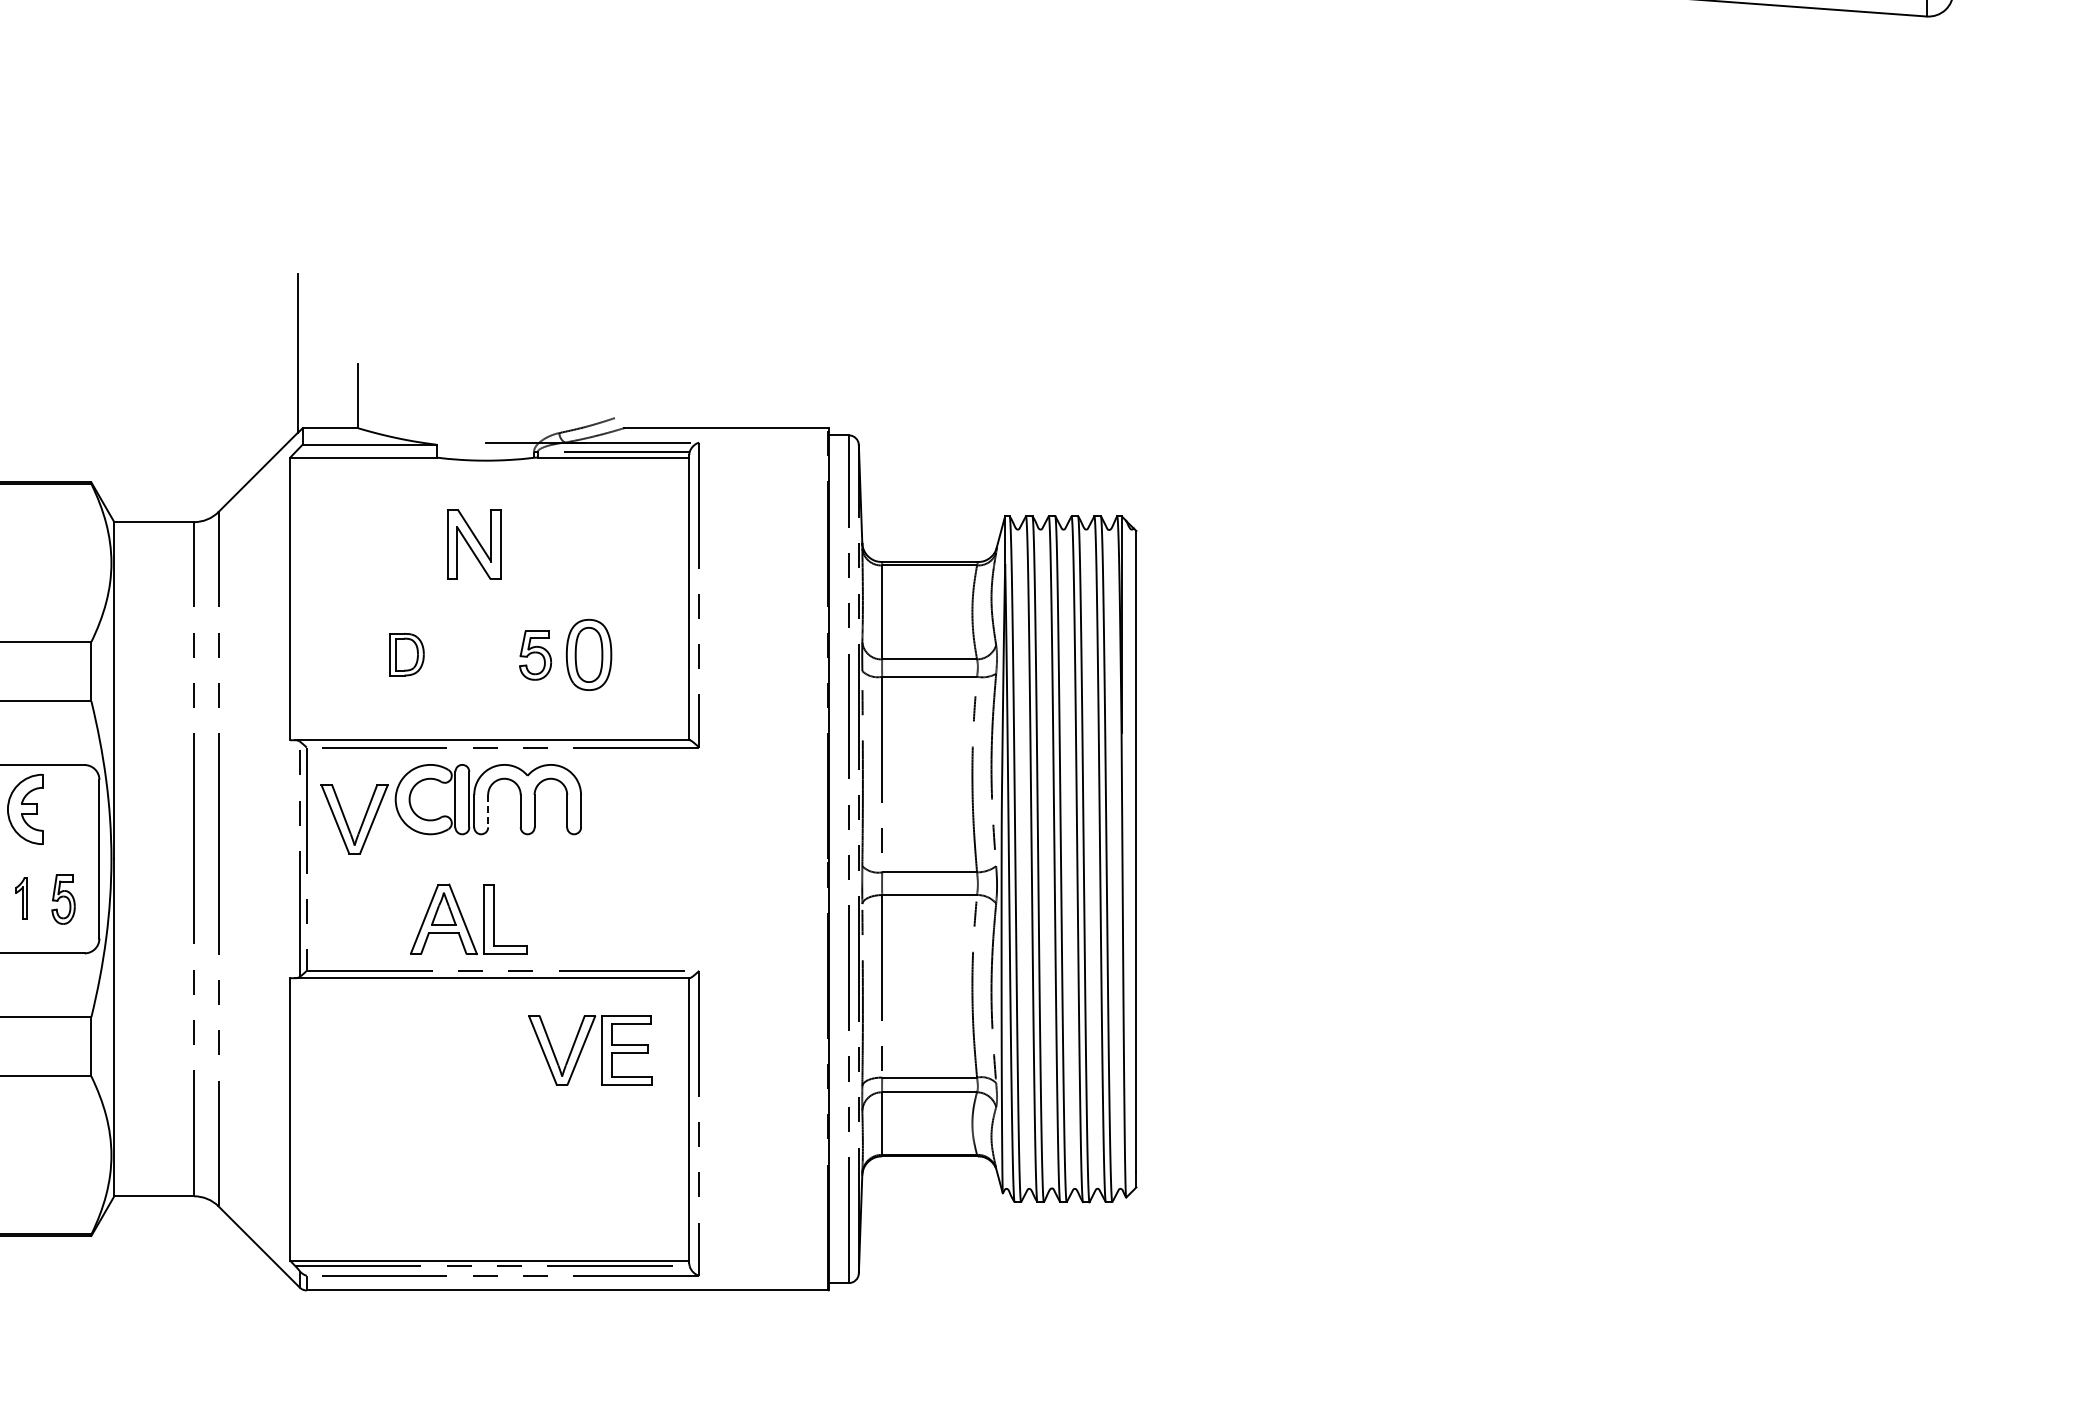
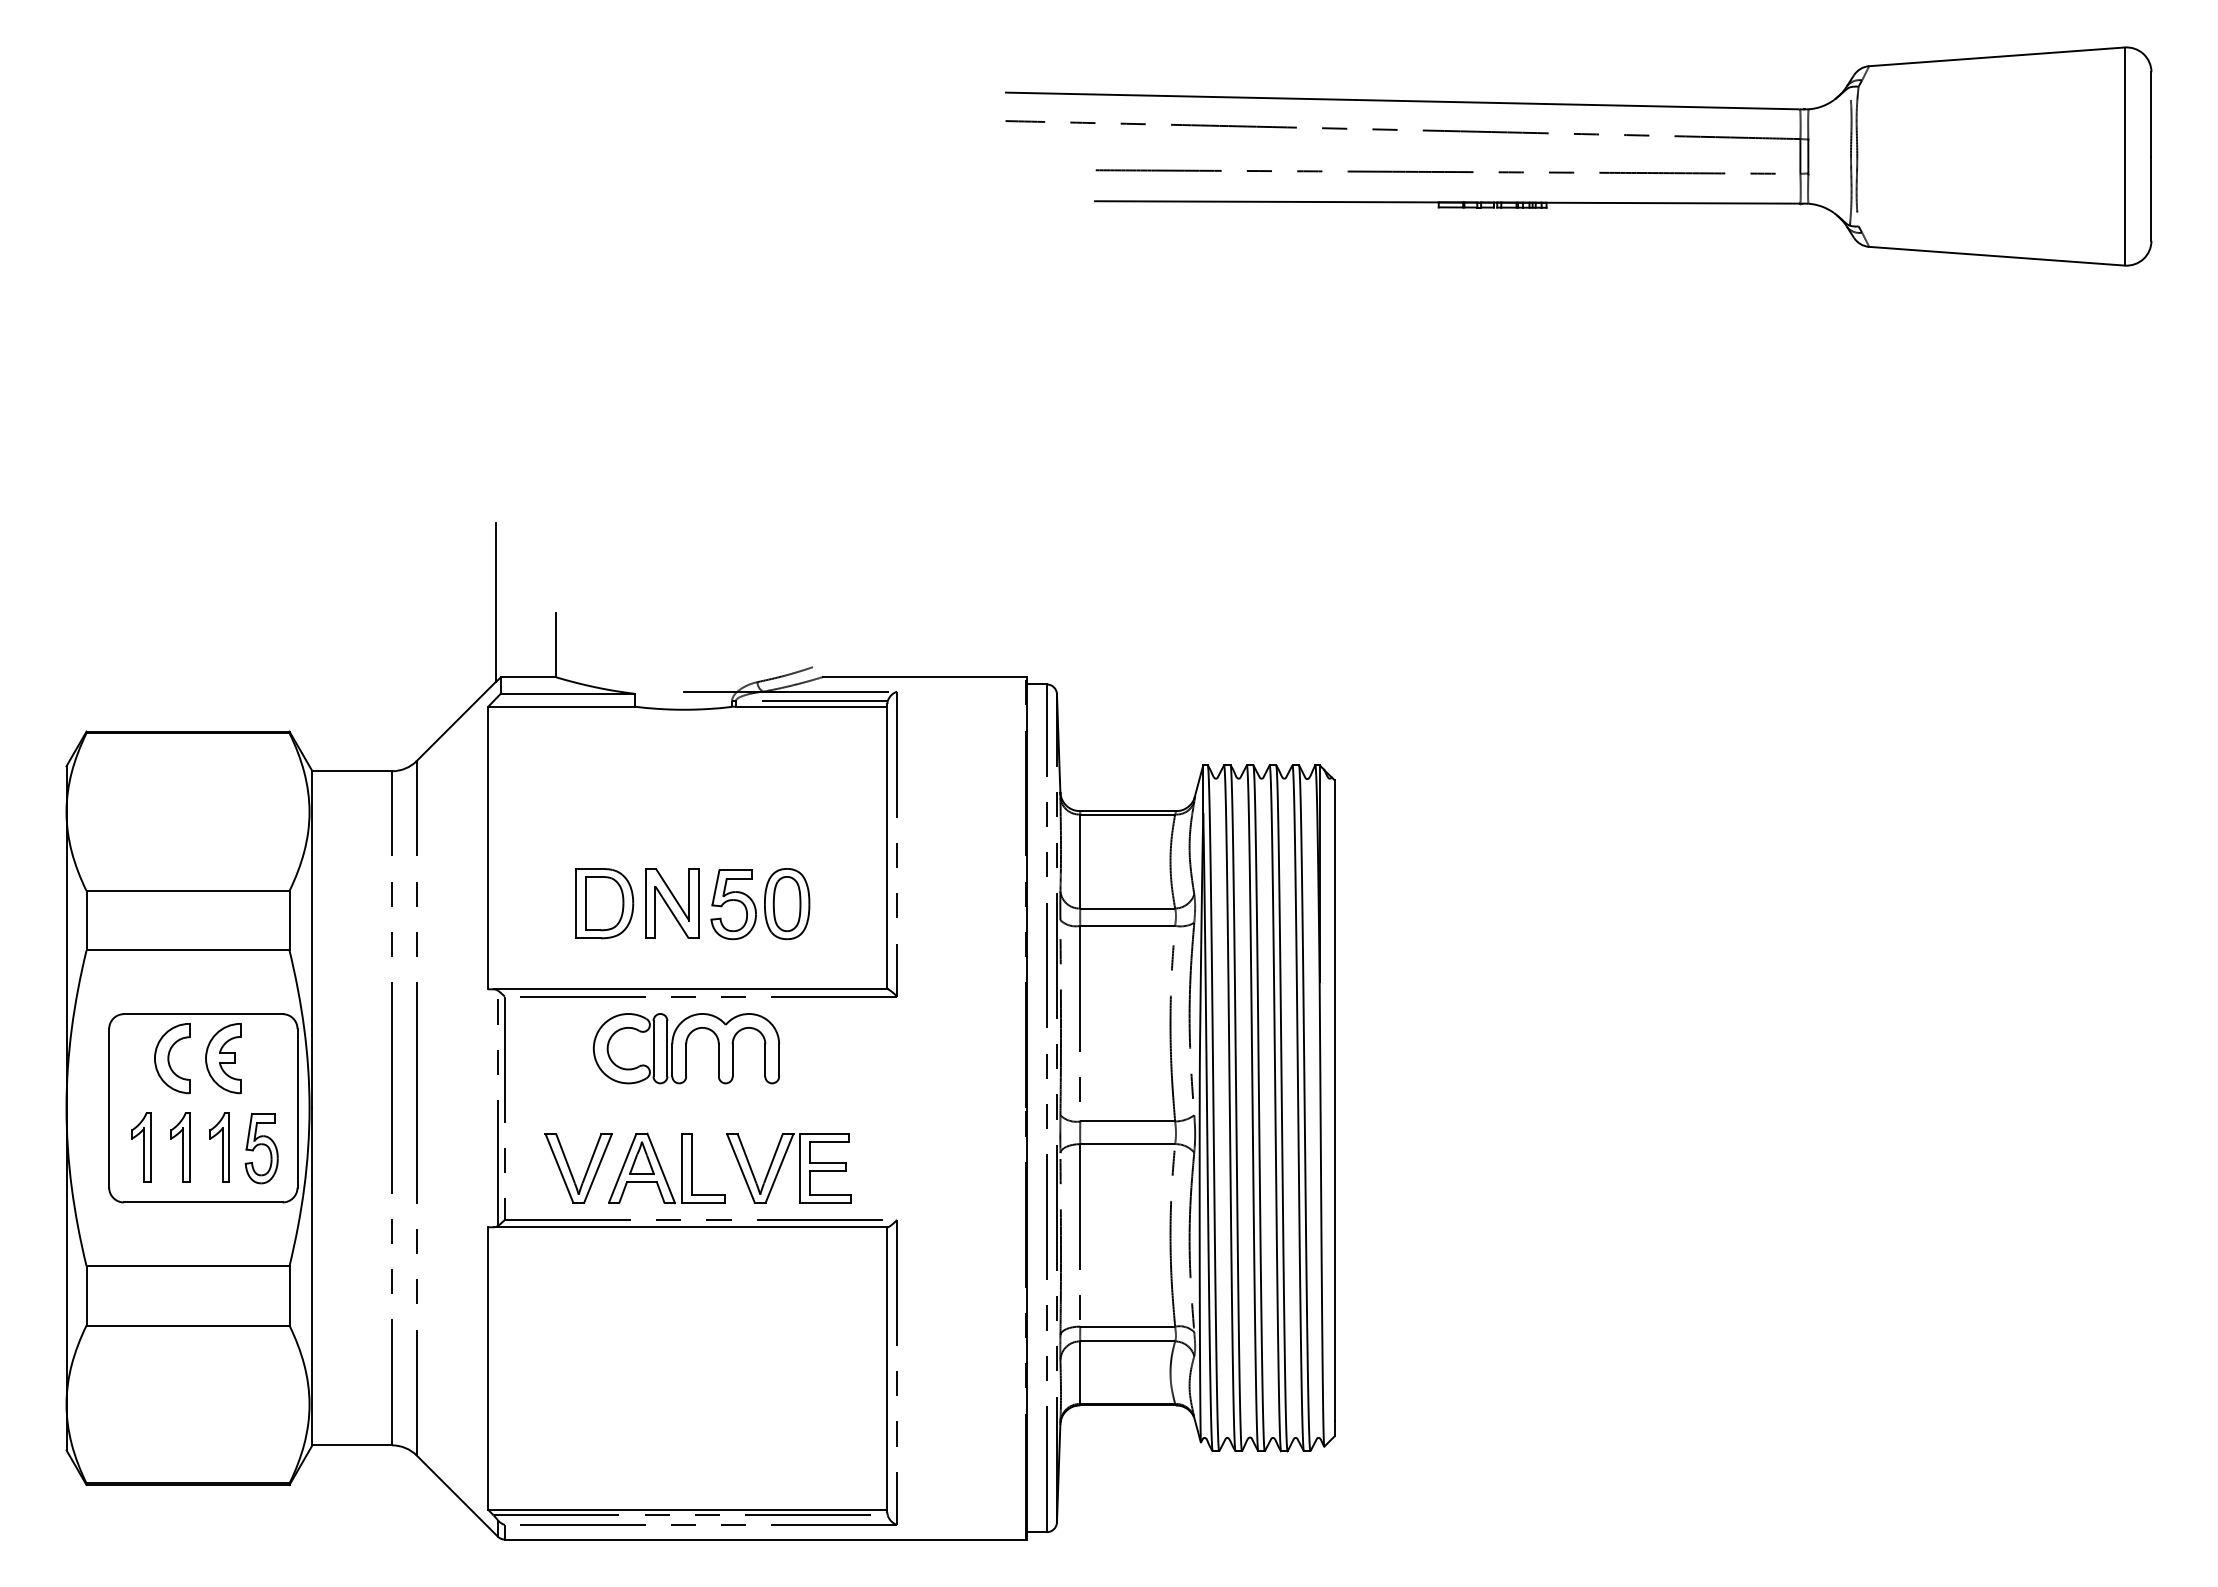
part: (474, 544) -> (672, 903), moved
part: (406, 654) -> (604, 903), size x1.67
part: (535, 655) -> (733, 904), size x1.43
line: (488, 811) -> (686, 1060), dashed -> solid
part: (347, 822) -> (571, 1171), moved
part: (21, 898) -> (219, 1147), size x1.67
part: (63, 899) -> (261, 1148), size x1.43
part: (584, 1046) -> (782, 1164), moved

